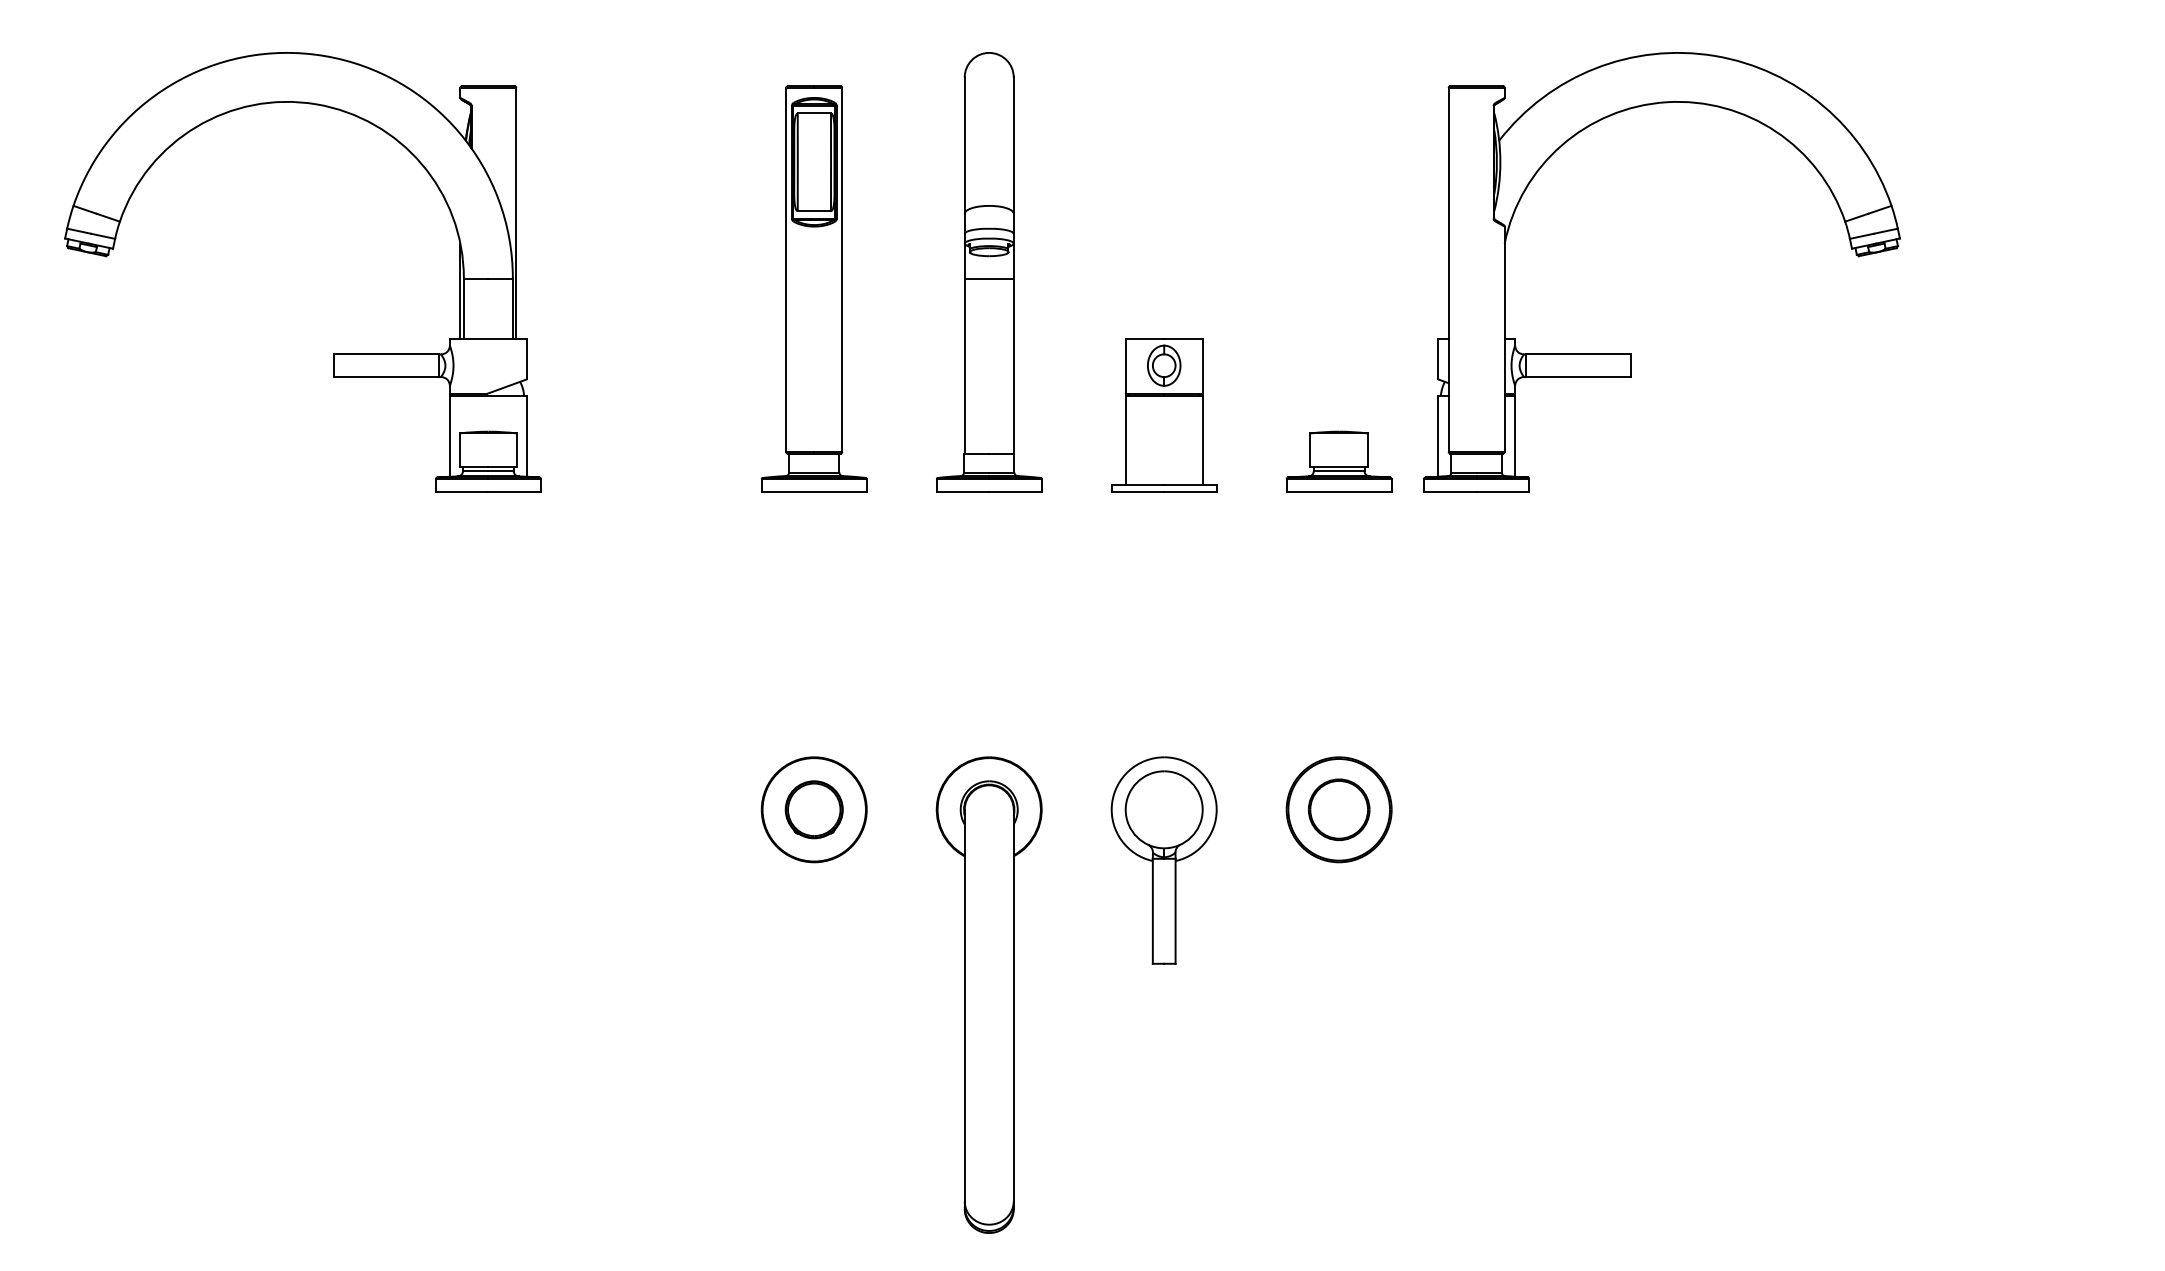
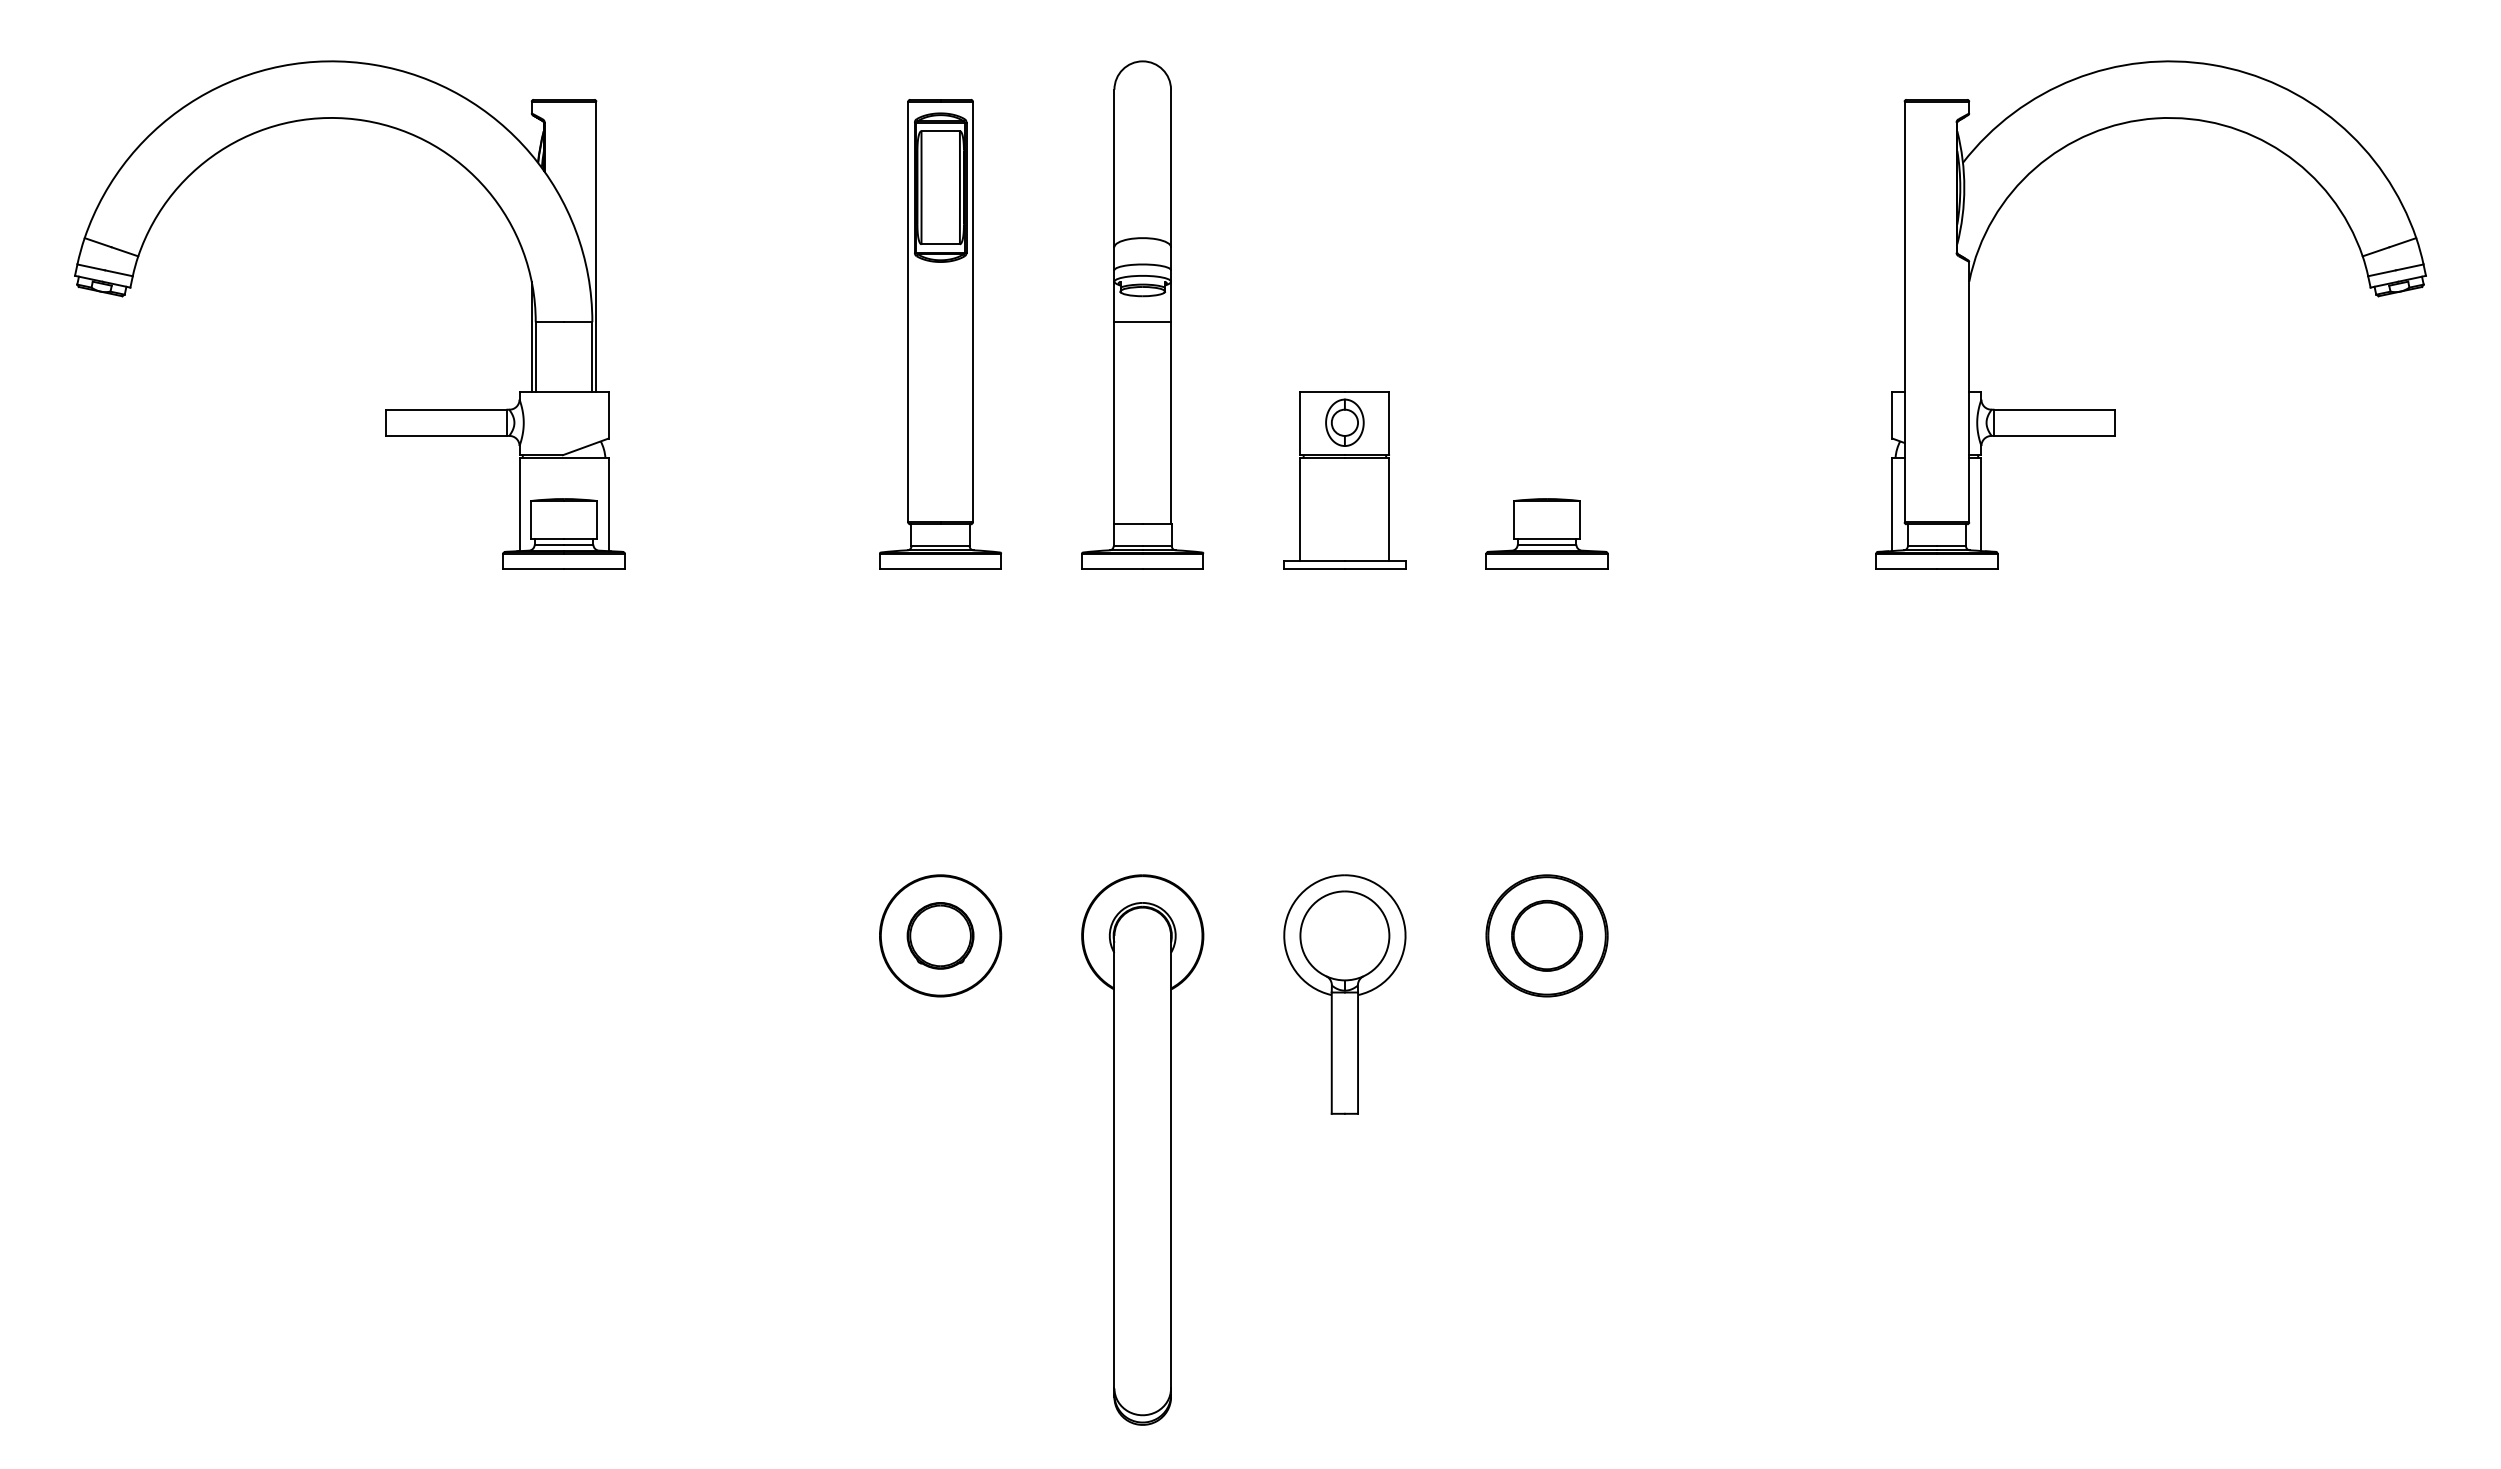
part: (1631, 354) -> (2115, 409), moved

